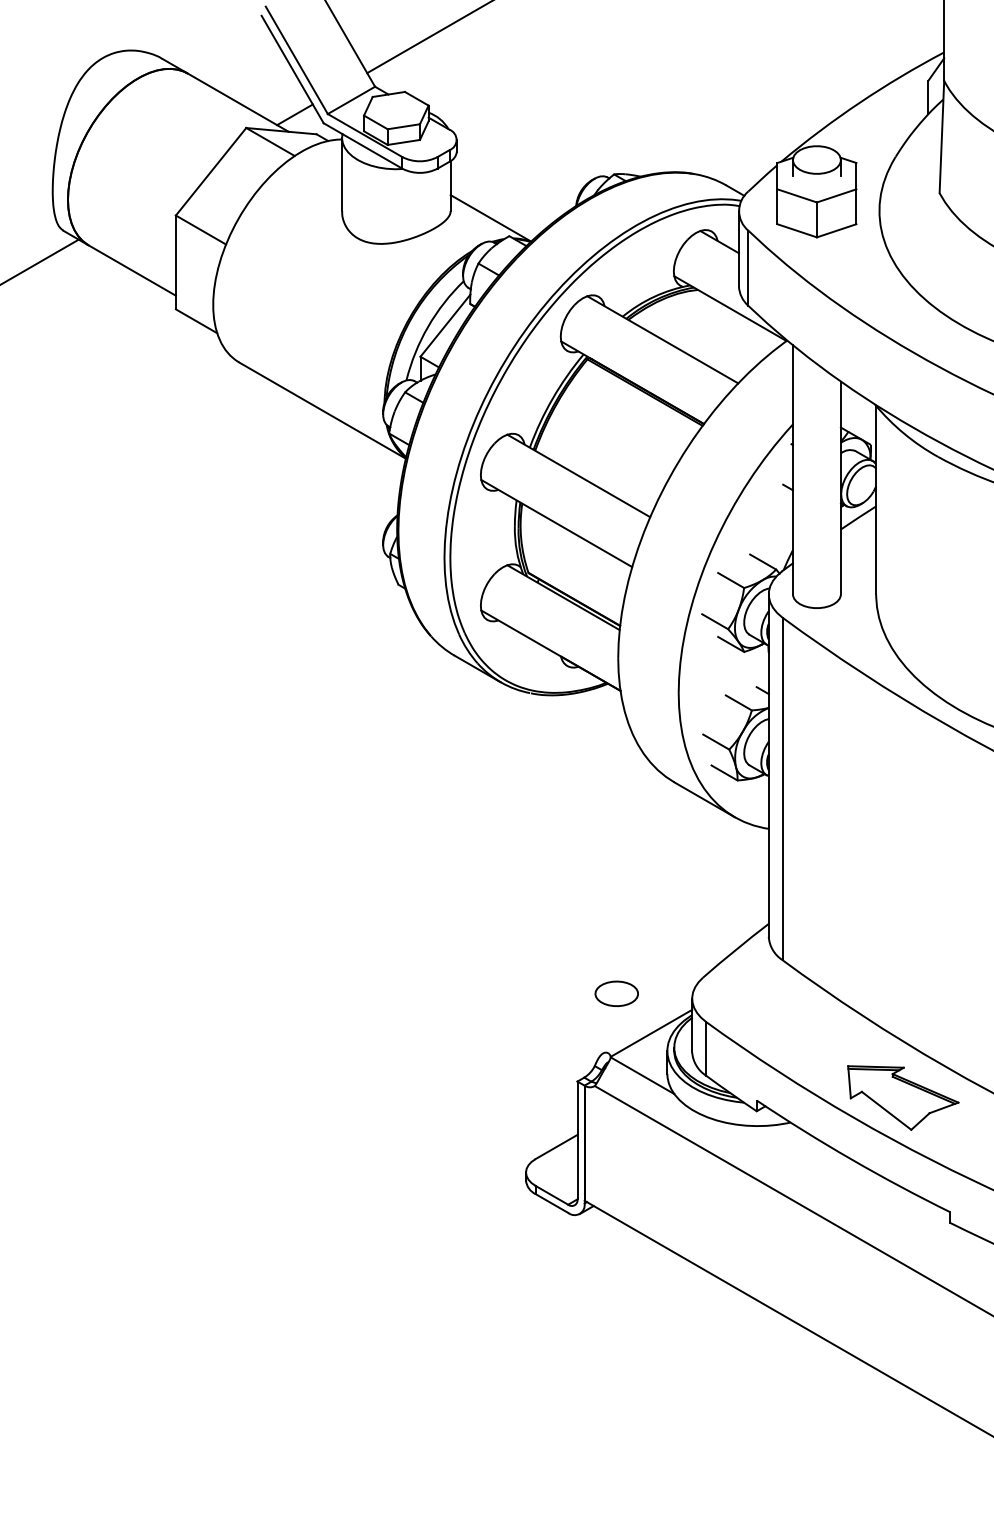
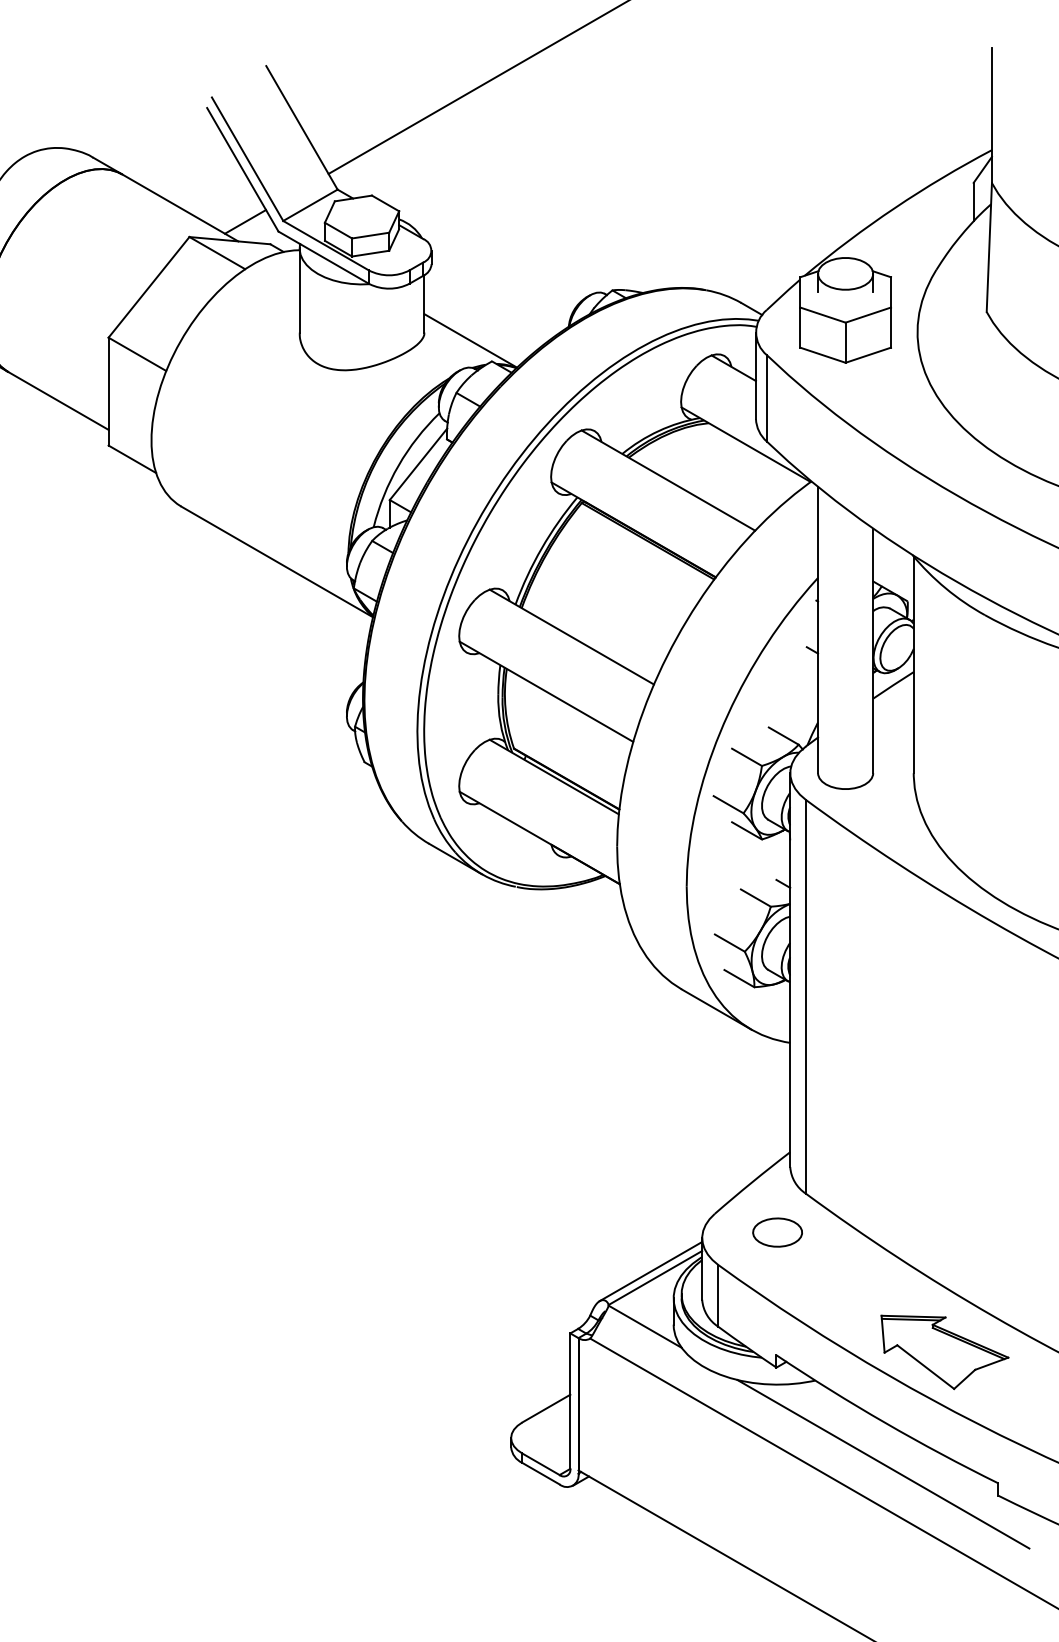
part: (616, 993) -> (777, 1232), moved
line: (647, 1027) -> (650, 1271), added
line: (849, 1195) -> (883, 1464), added

